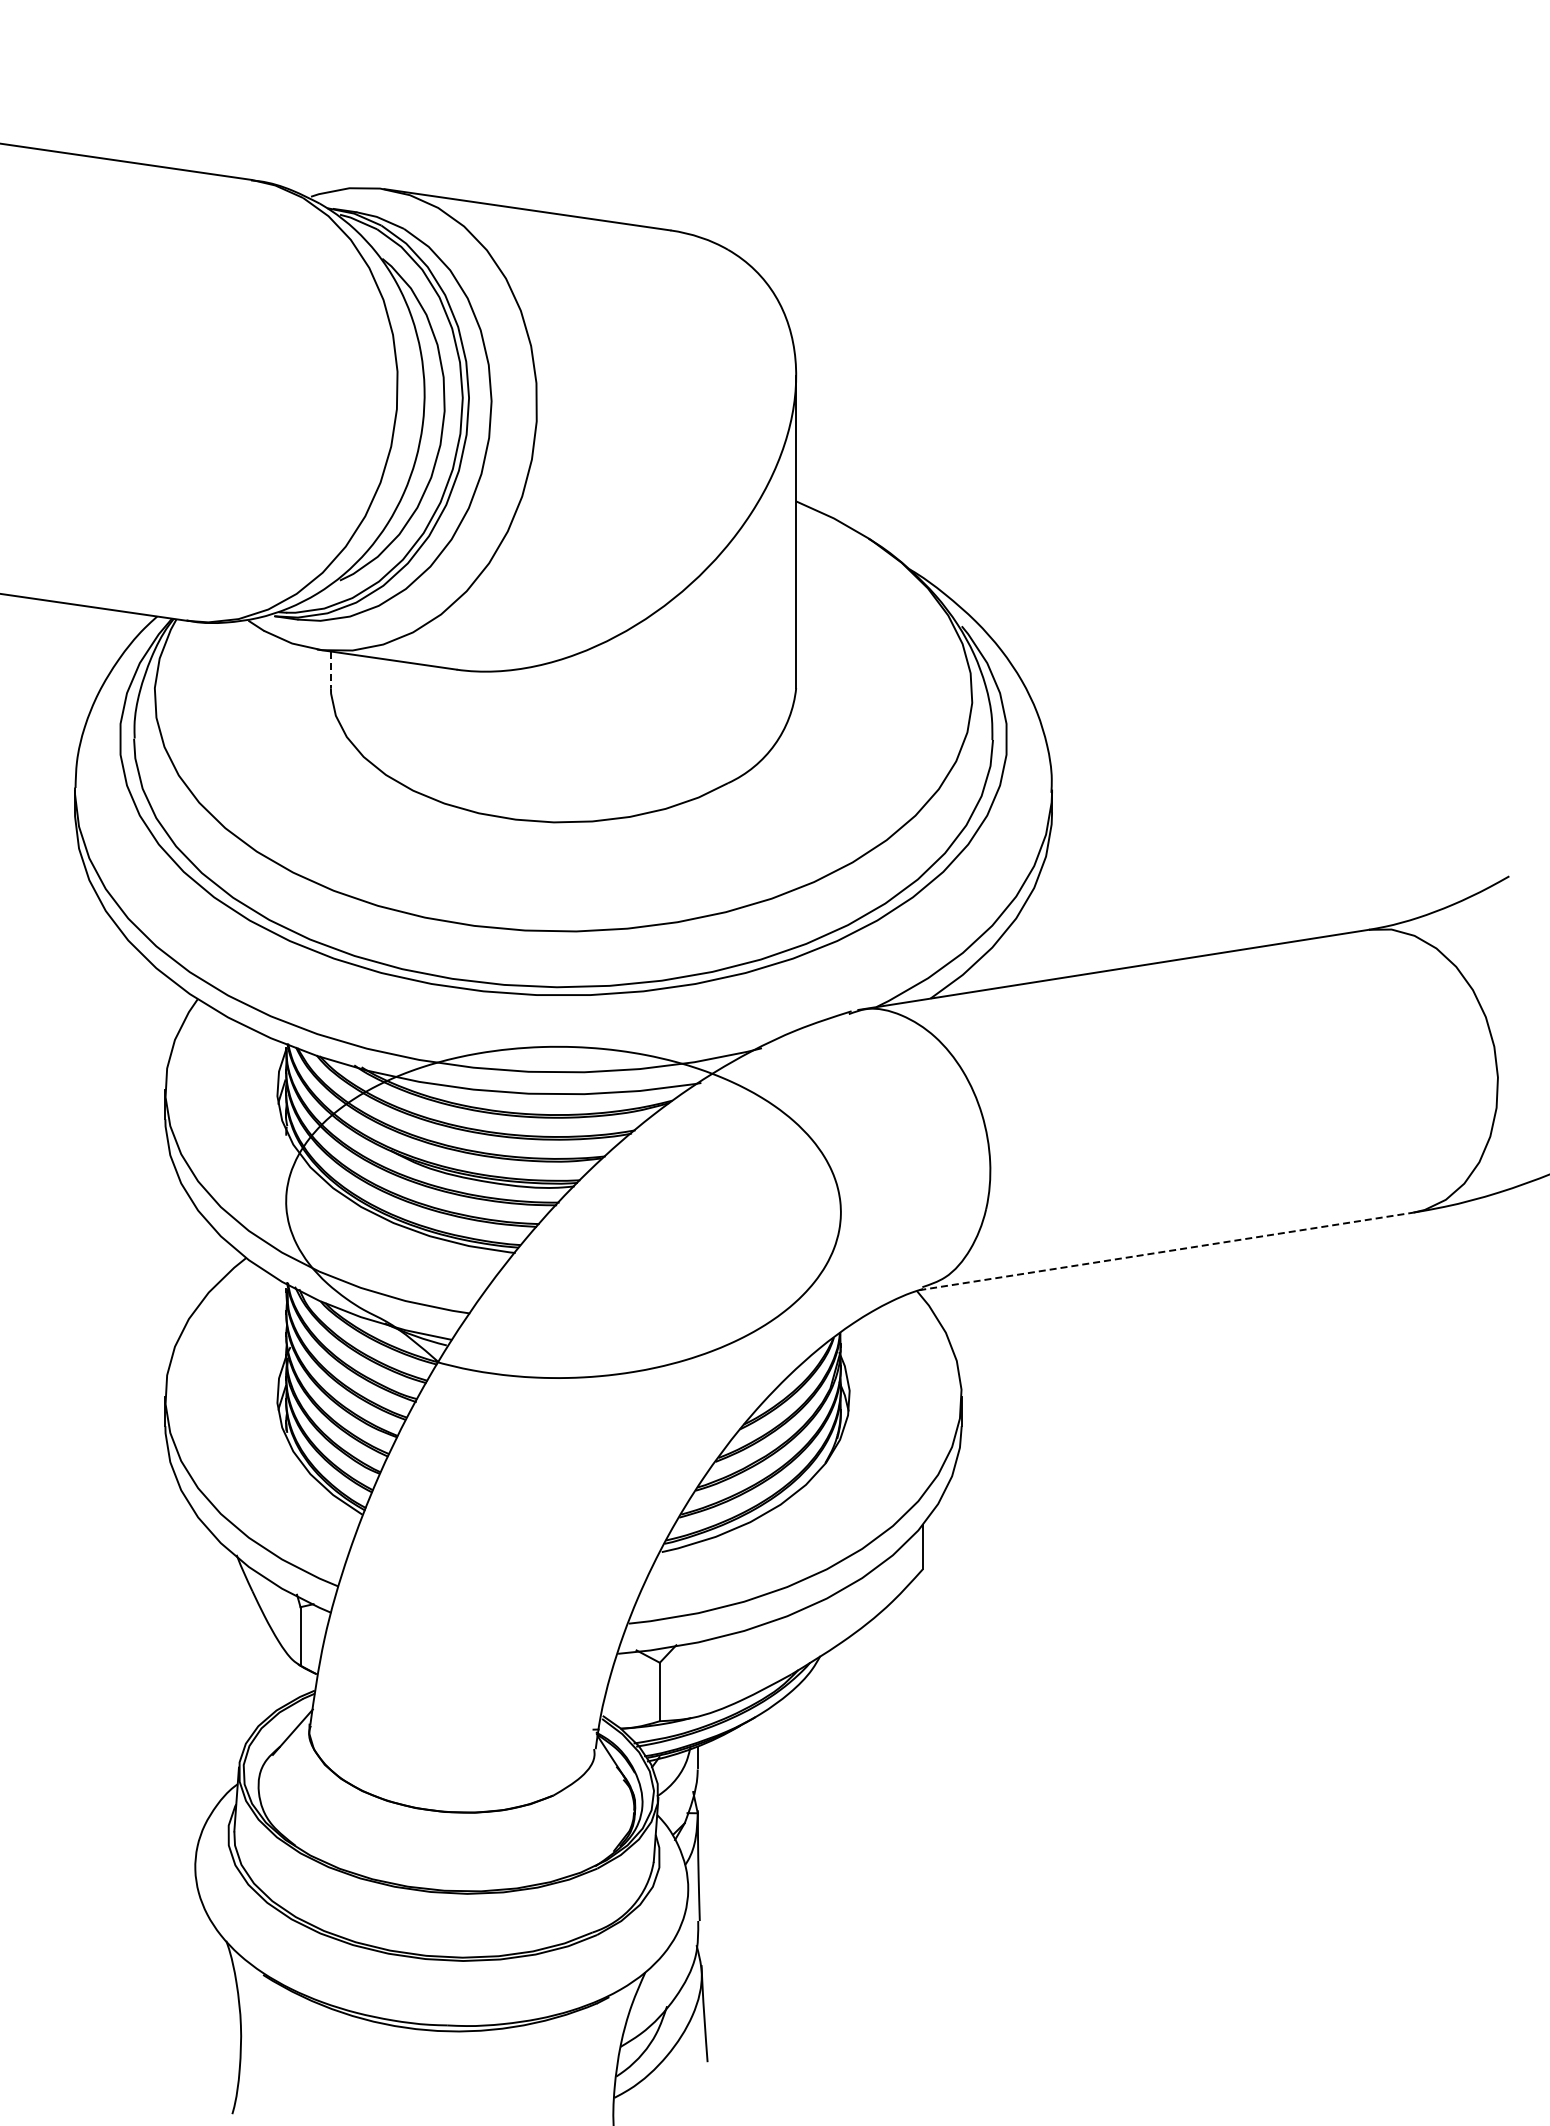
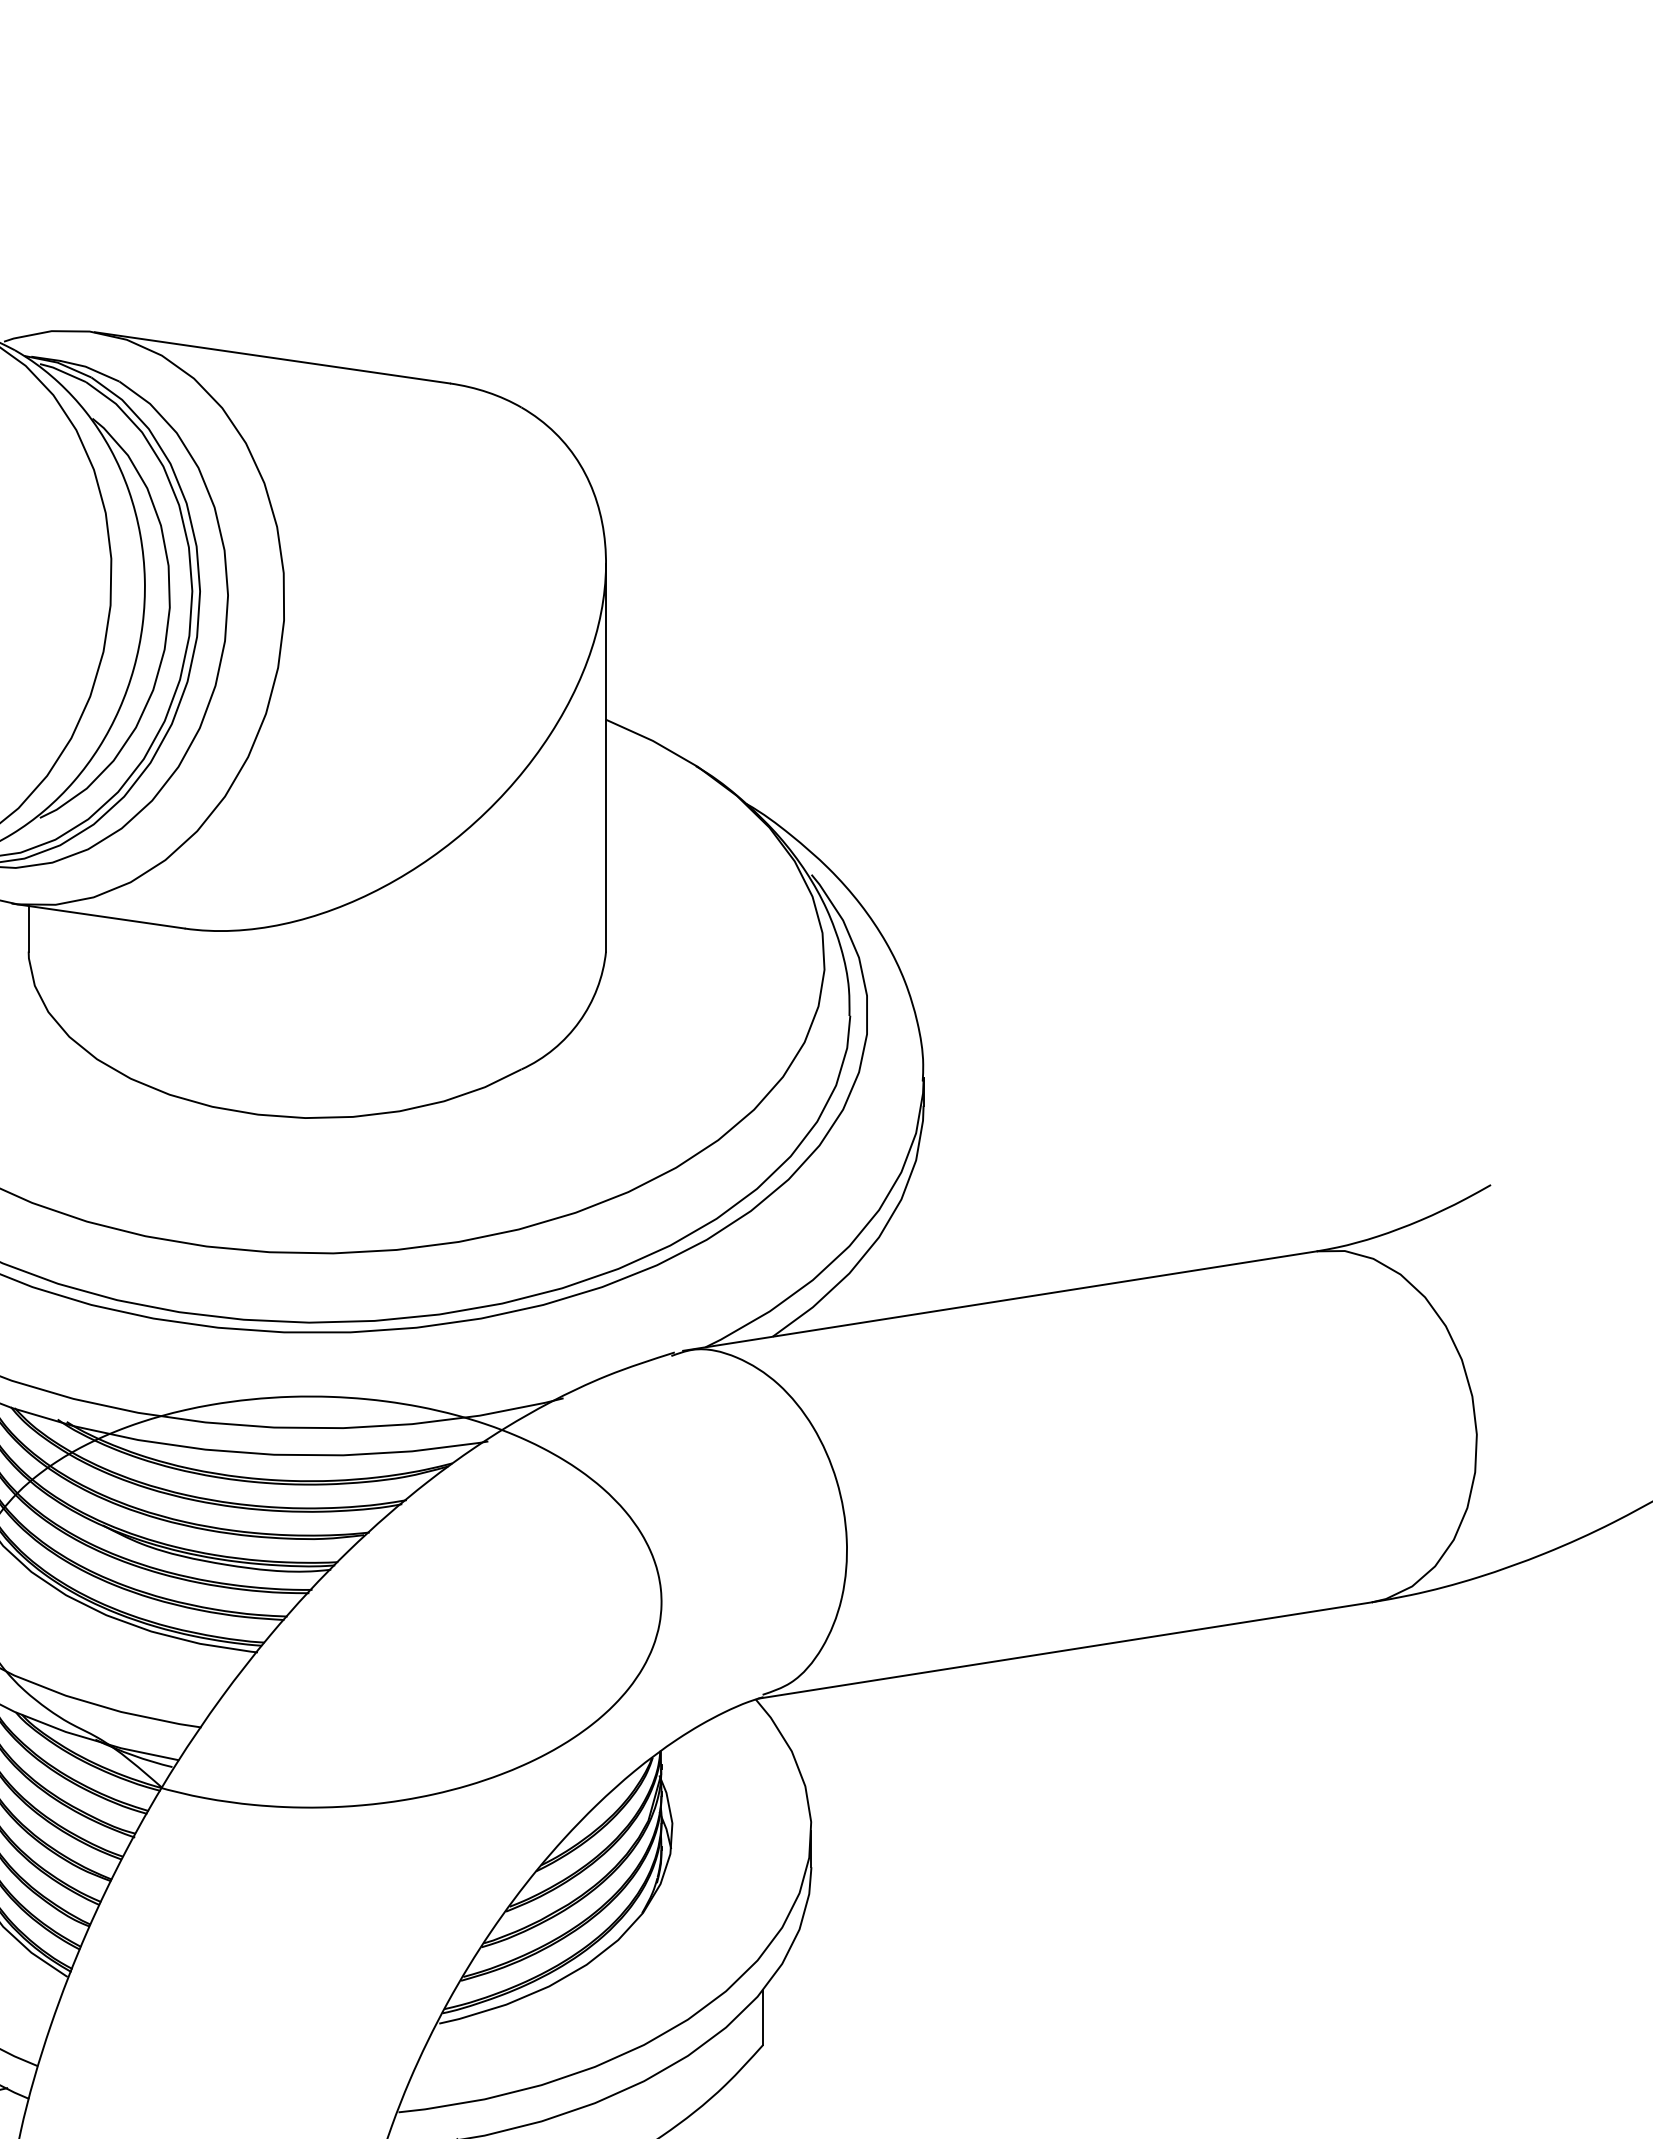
line: (330, 670) -> (28, 929), dashed -> solid
line: (1166, 1251) -> (1065, 1650), dashed -> solid

